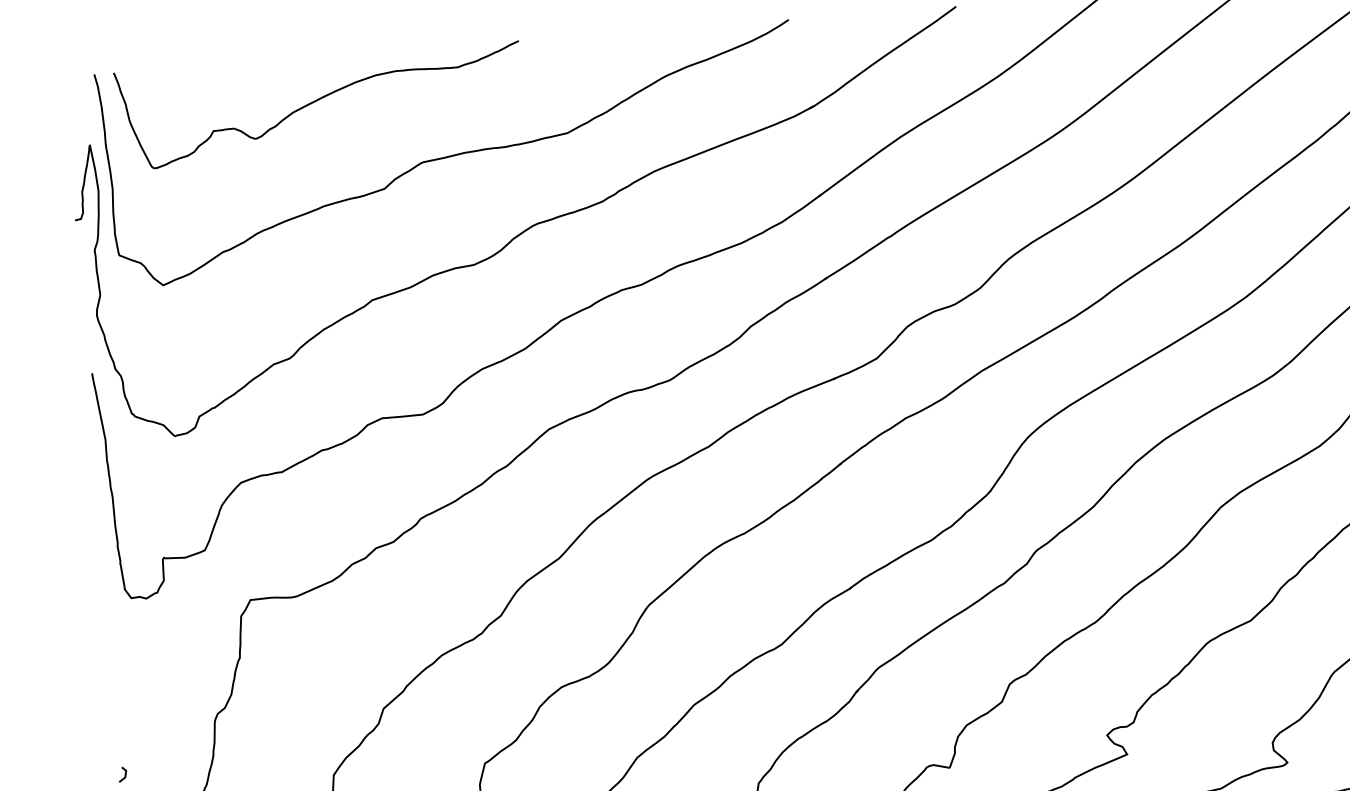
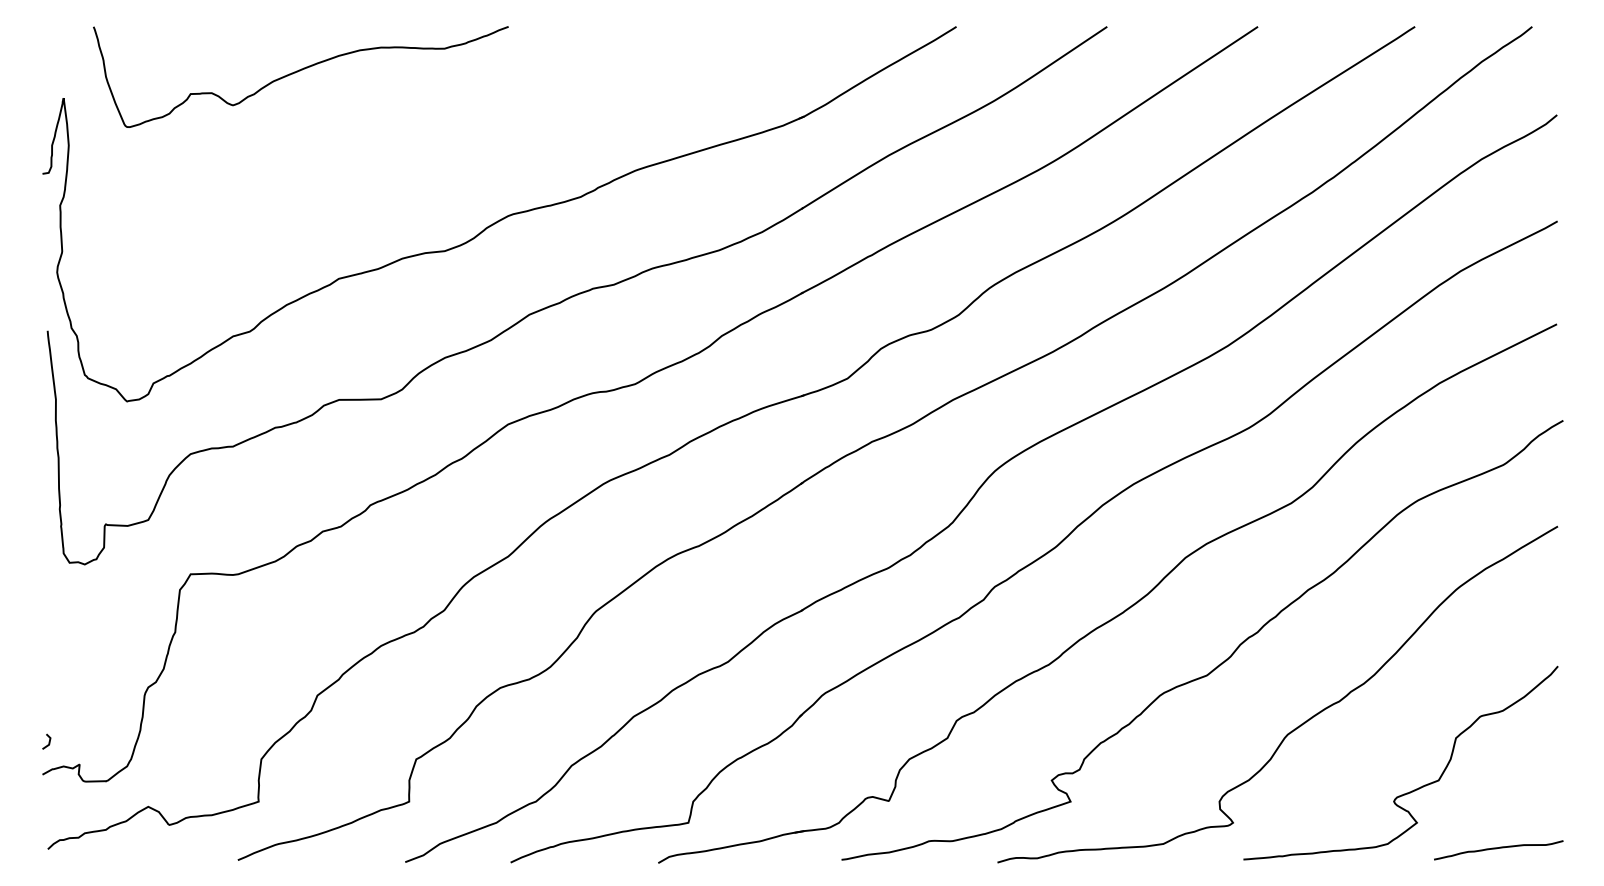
curve: (450, 155) -> (429, 137), removed

